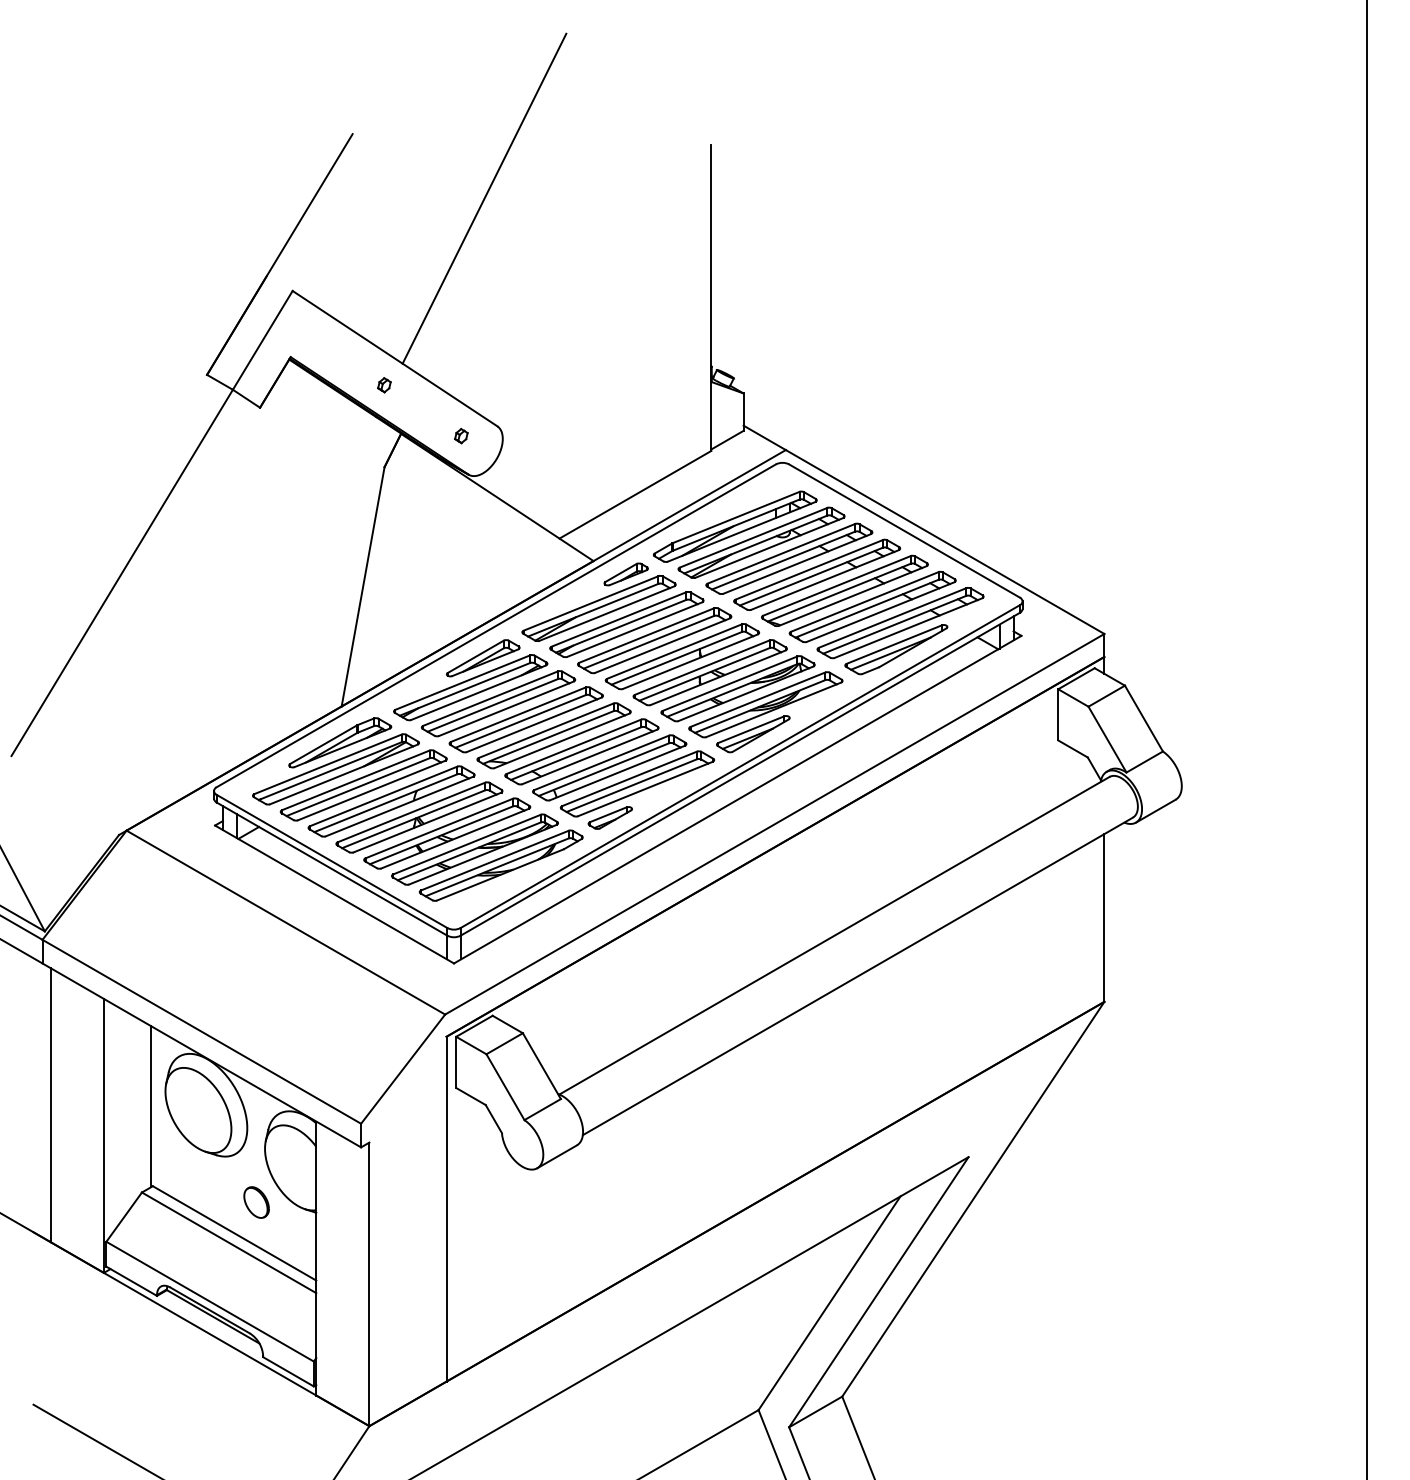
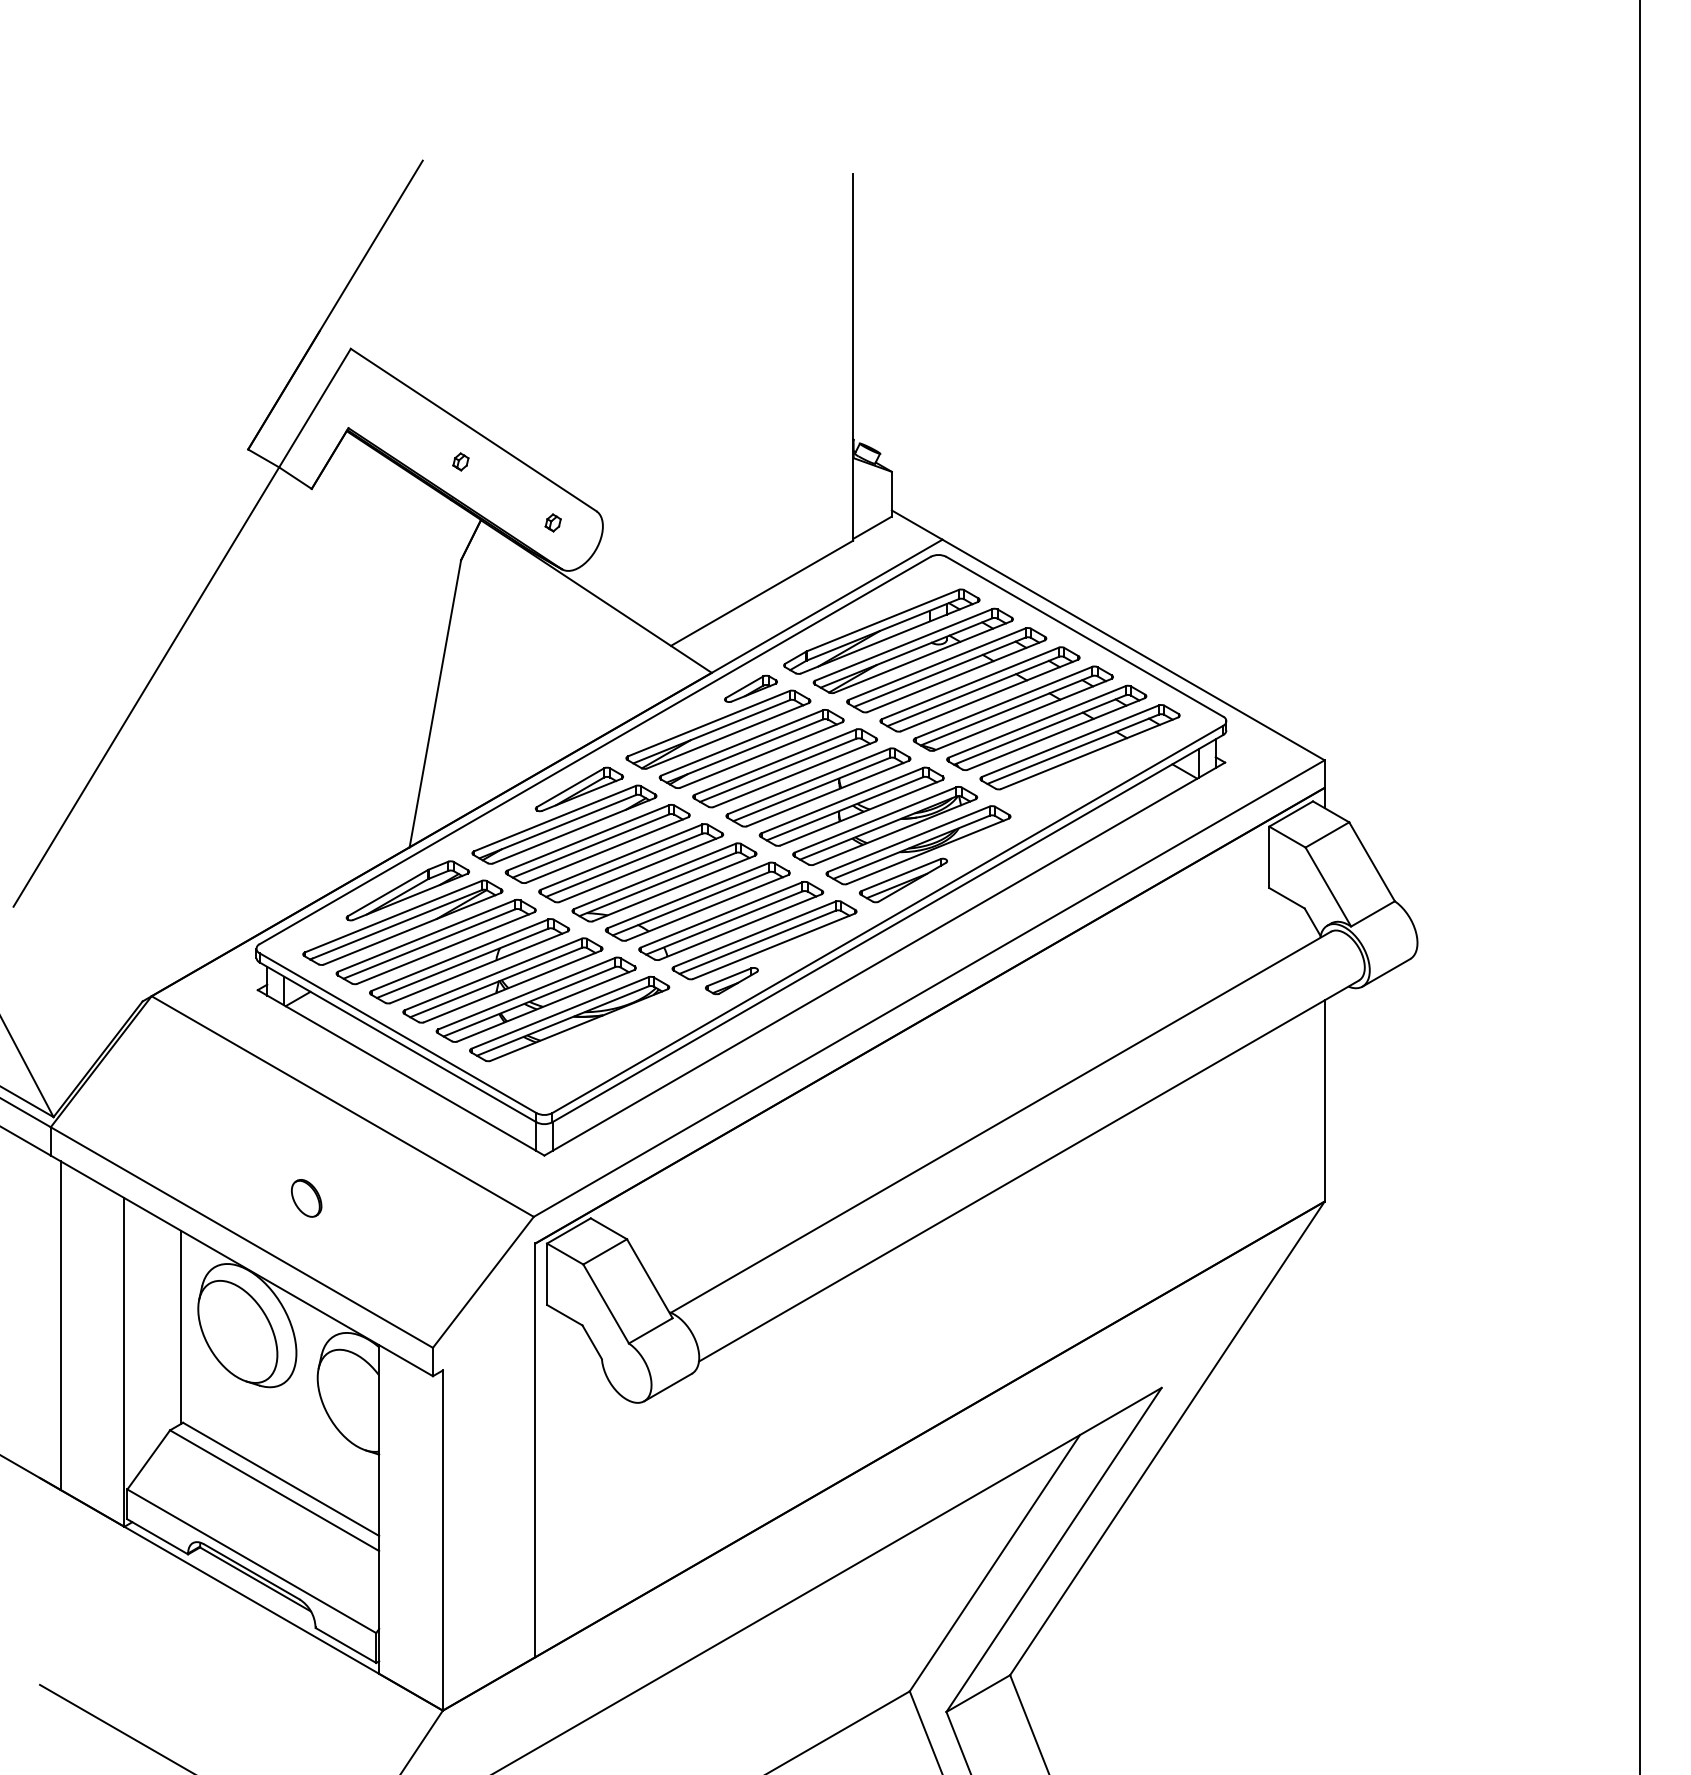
line: (484, 198) -> (580, 238), removed
part: (895, 649) -> (1074, 778), removed
part: (500, 865) -> (600, 1038), removed
part: (256, 1202) -> (306, 1198), moved

